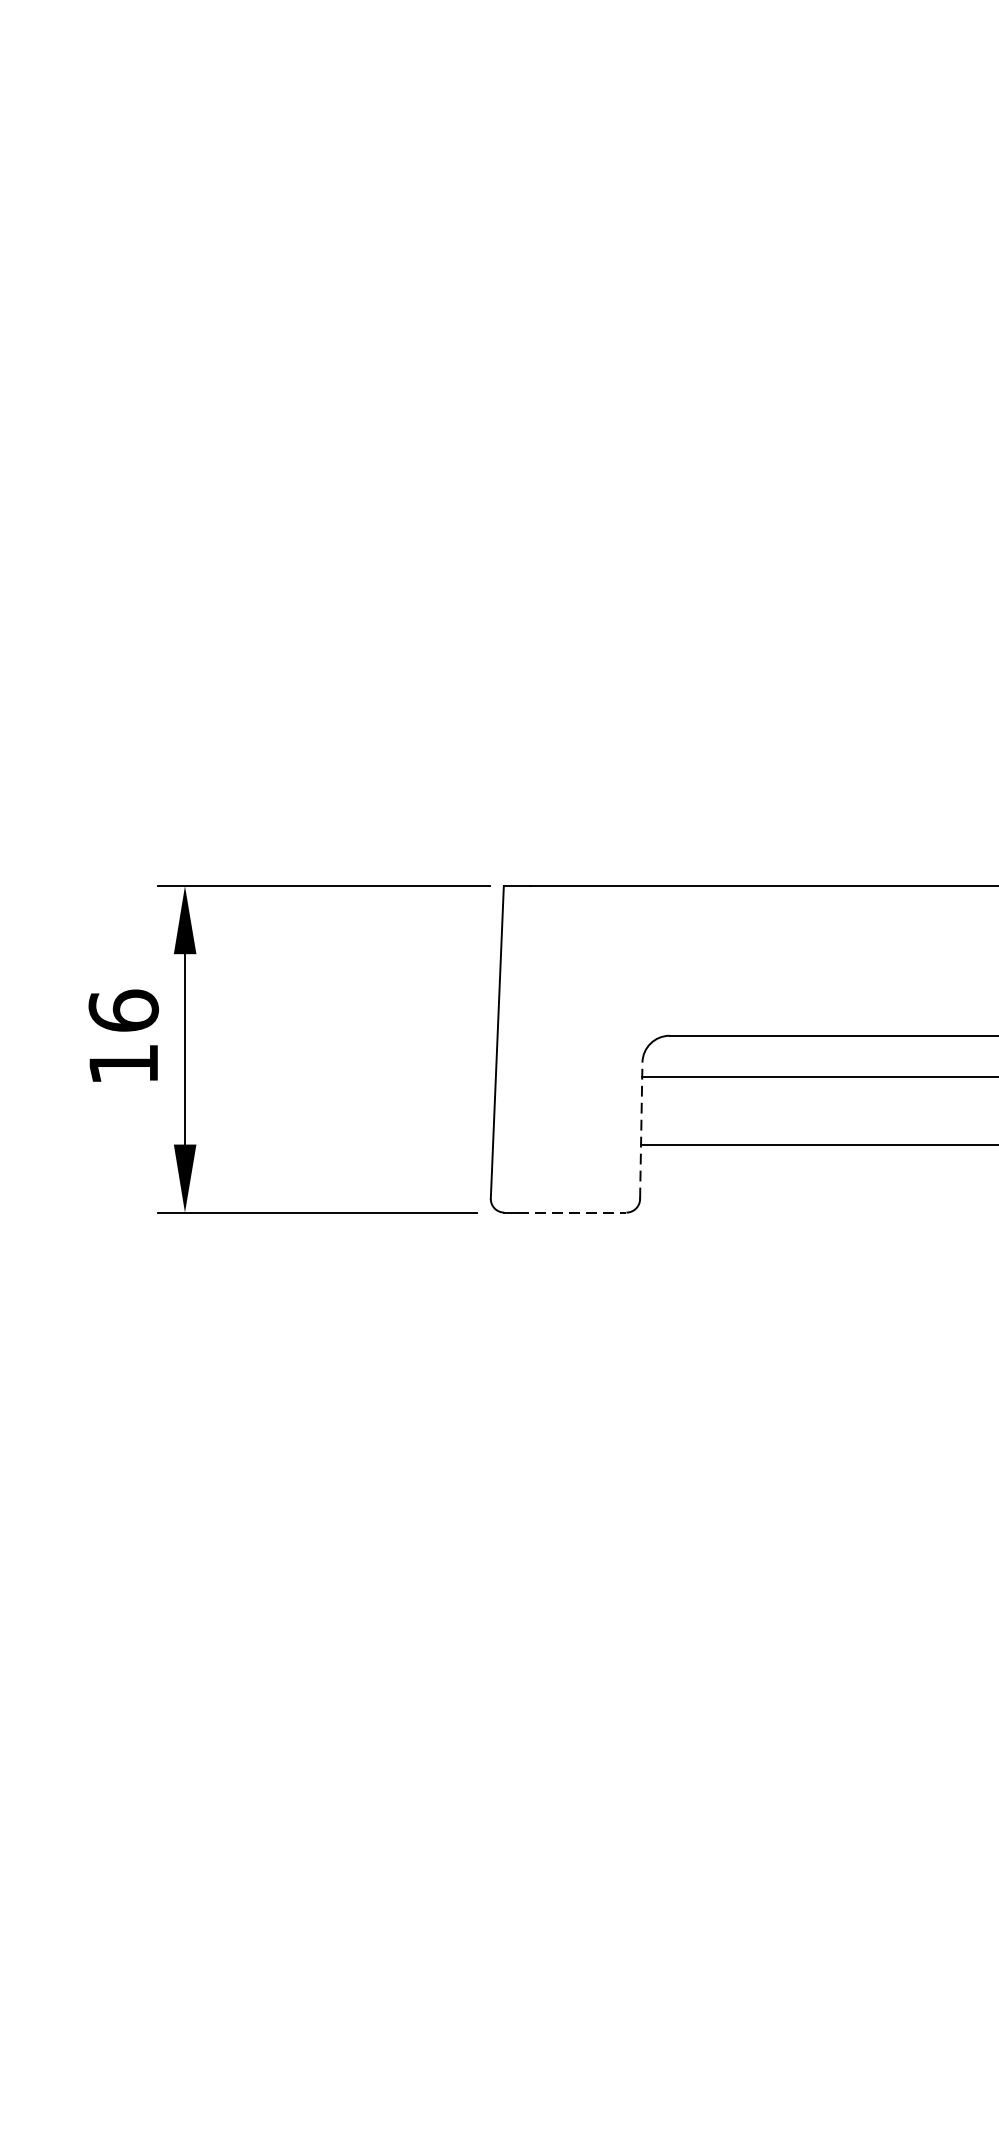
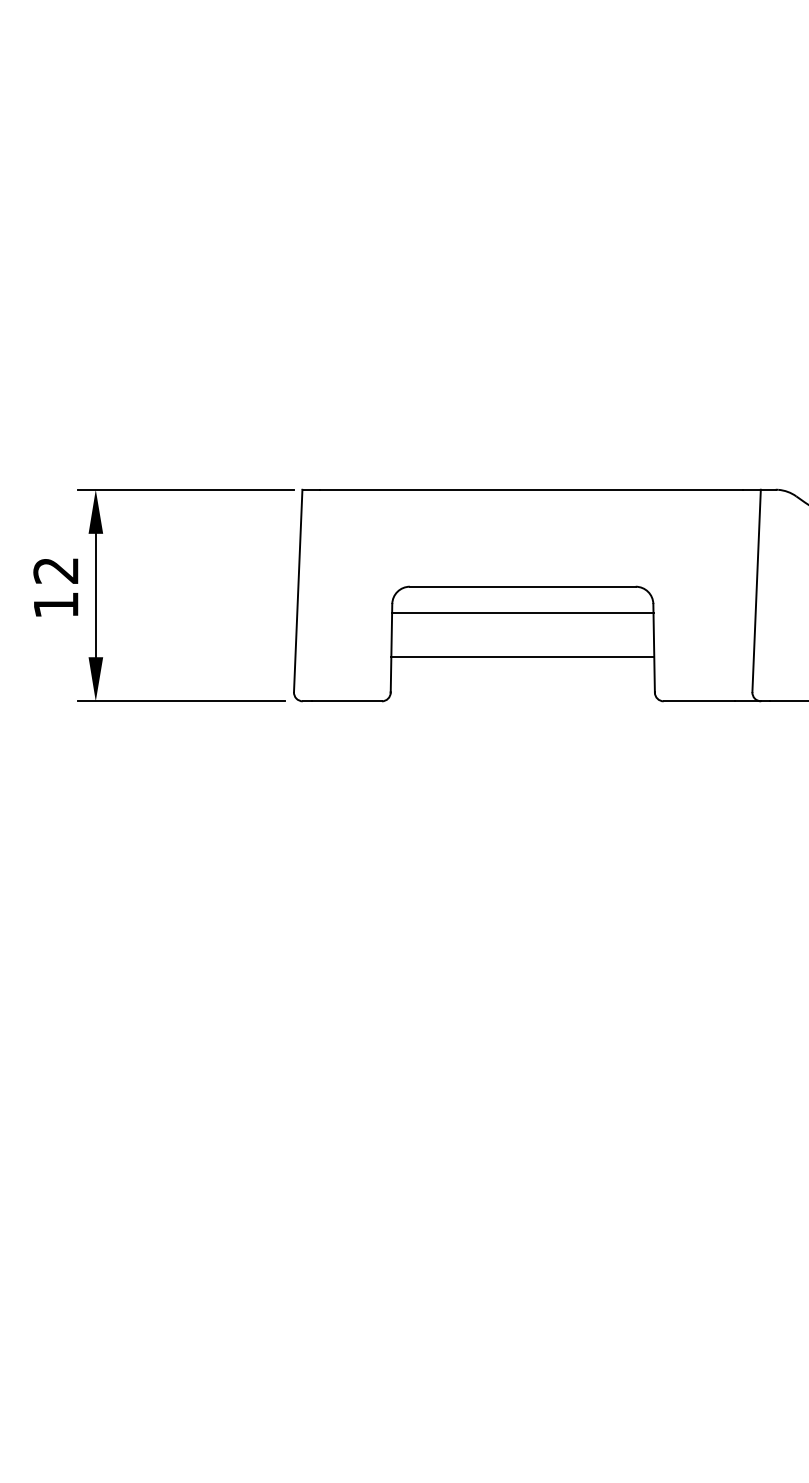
text: (122, 1009) -> (55, 569), 16 -> 12
line: (641, 1129) -> (391, 647), dashed -> solid
line: (573, 1212) -> (347, 701), dashed -> solid

